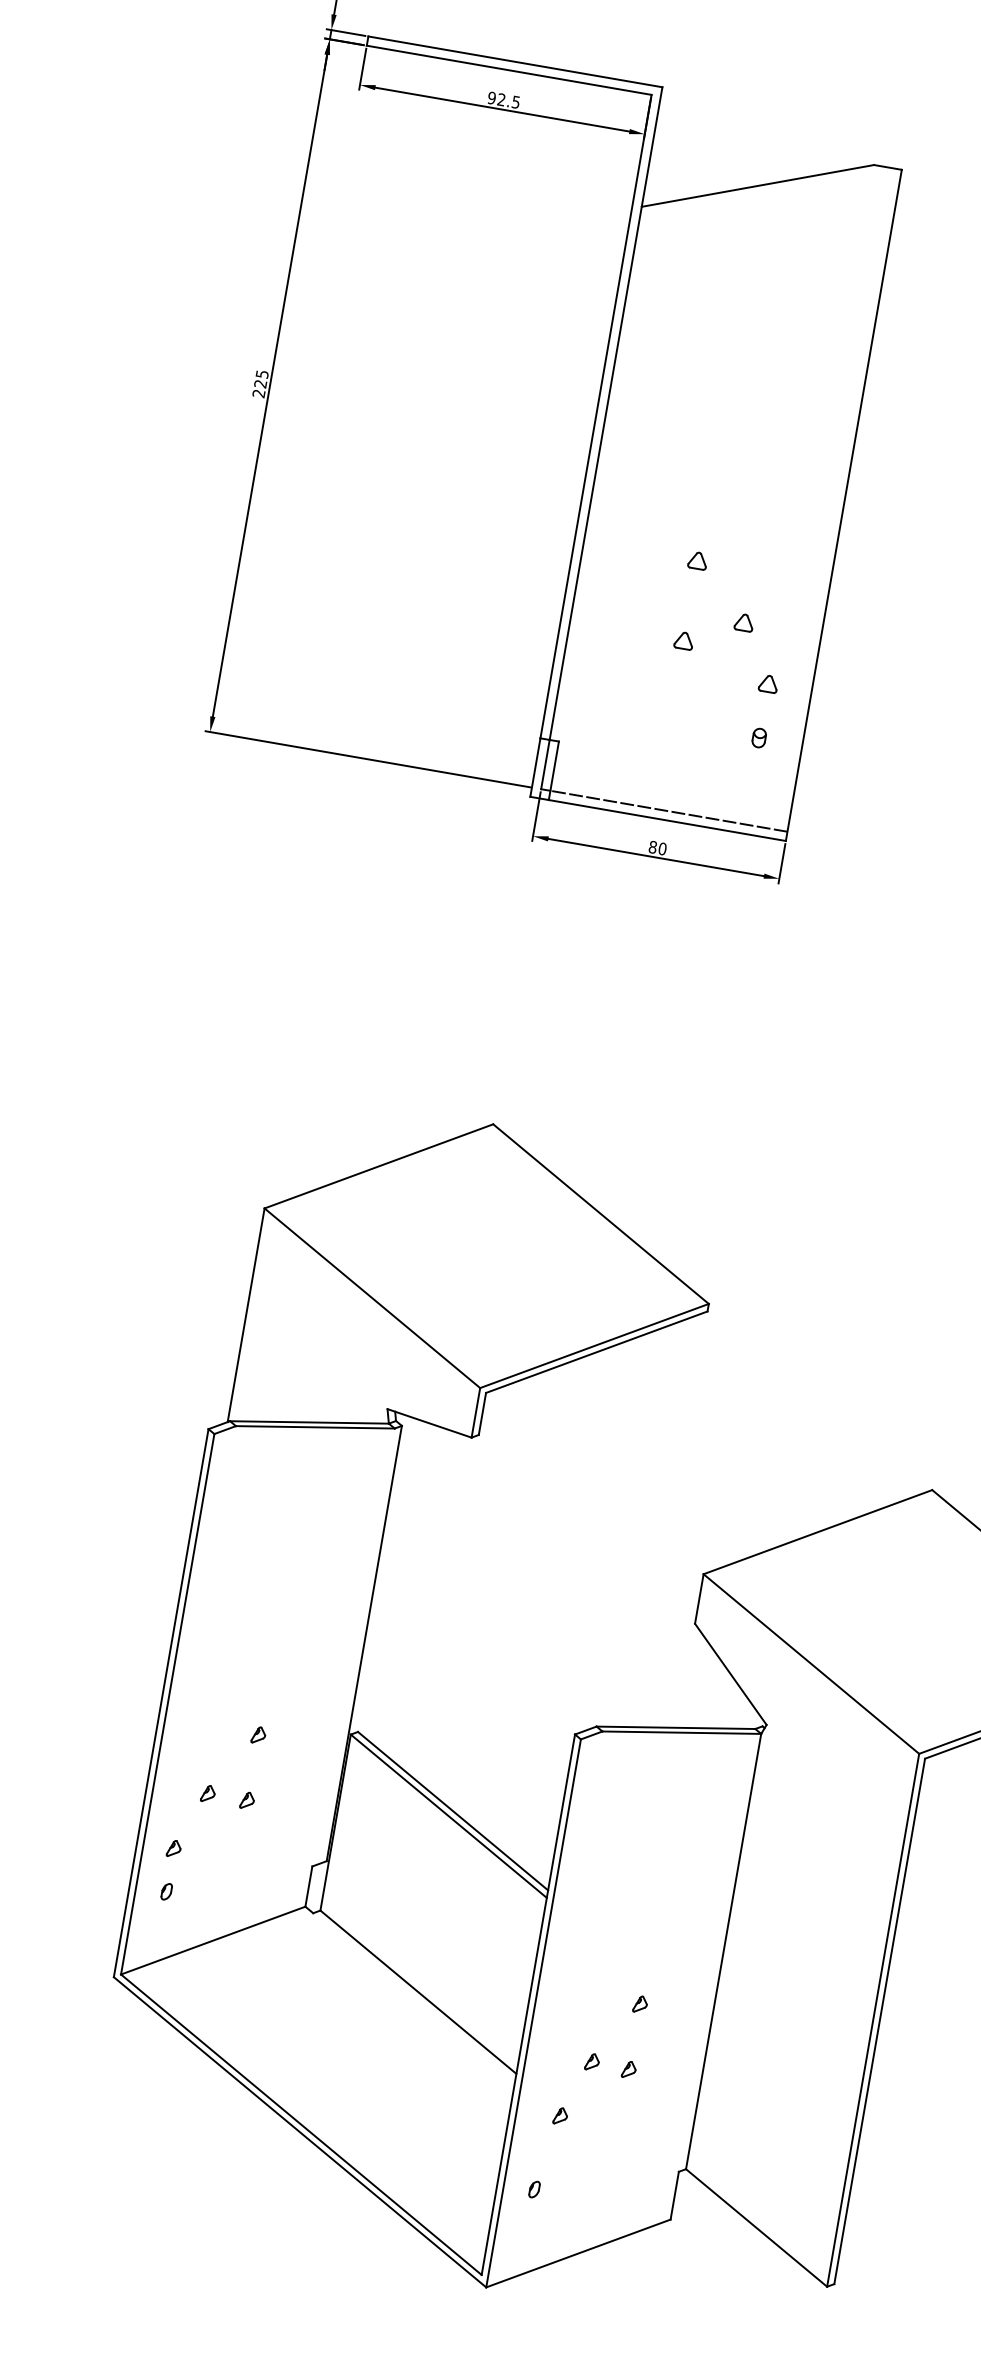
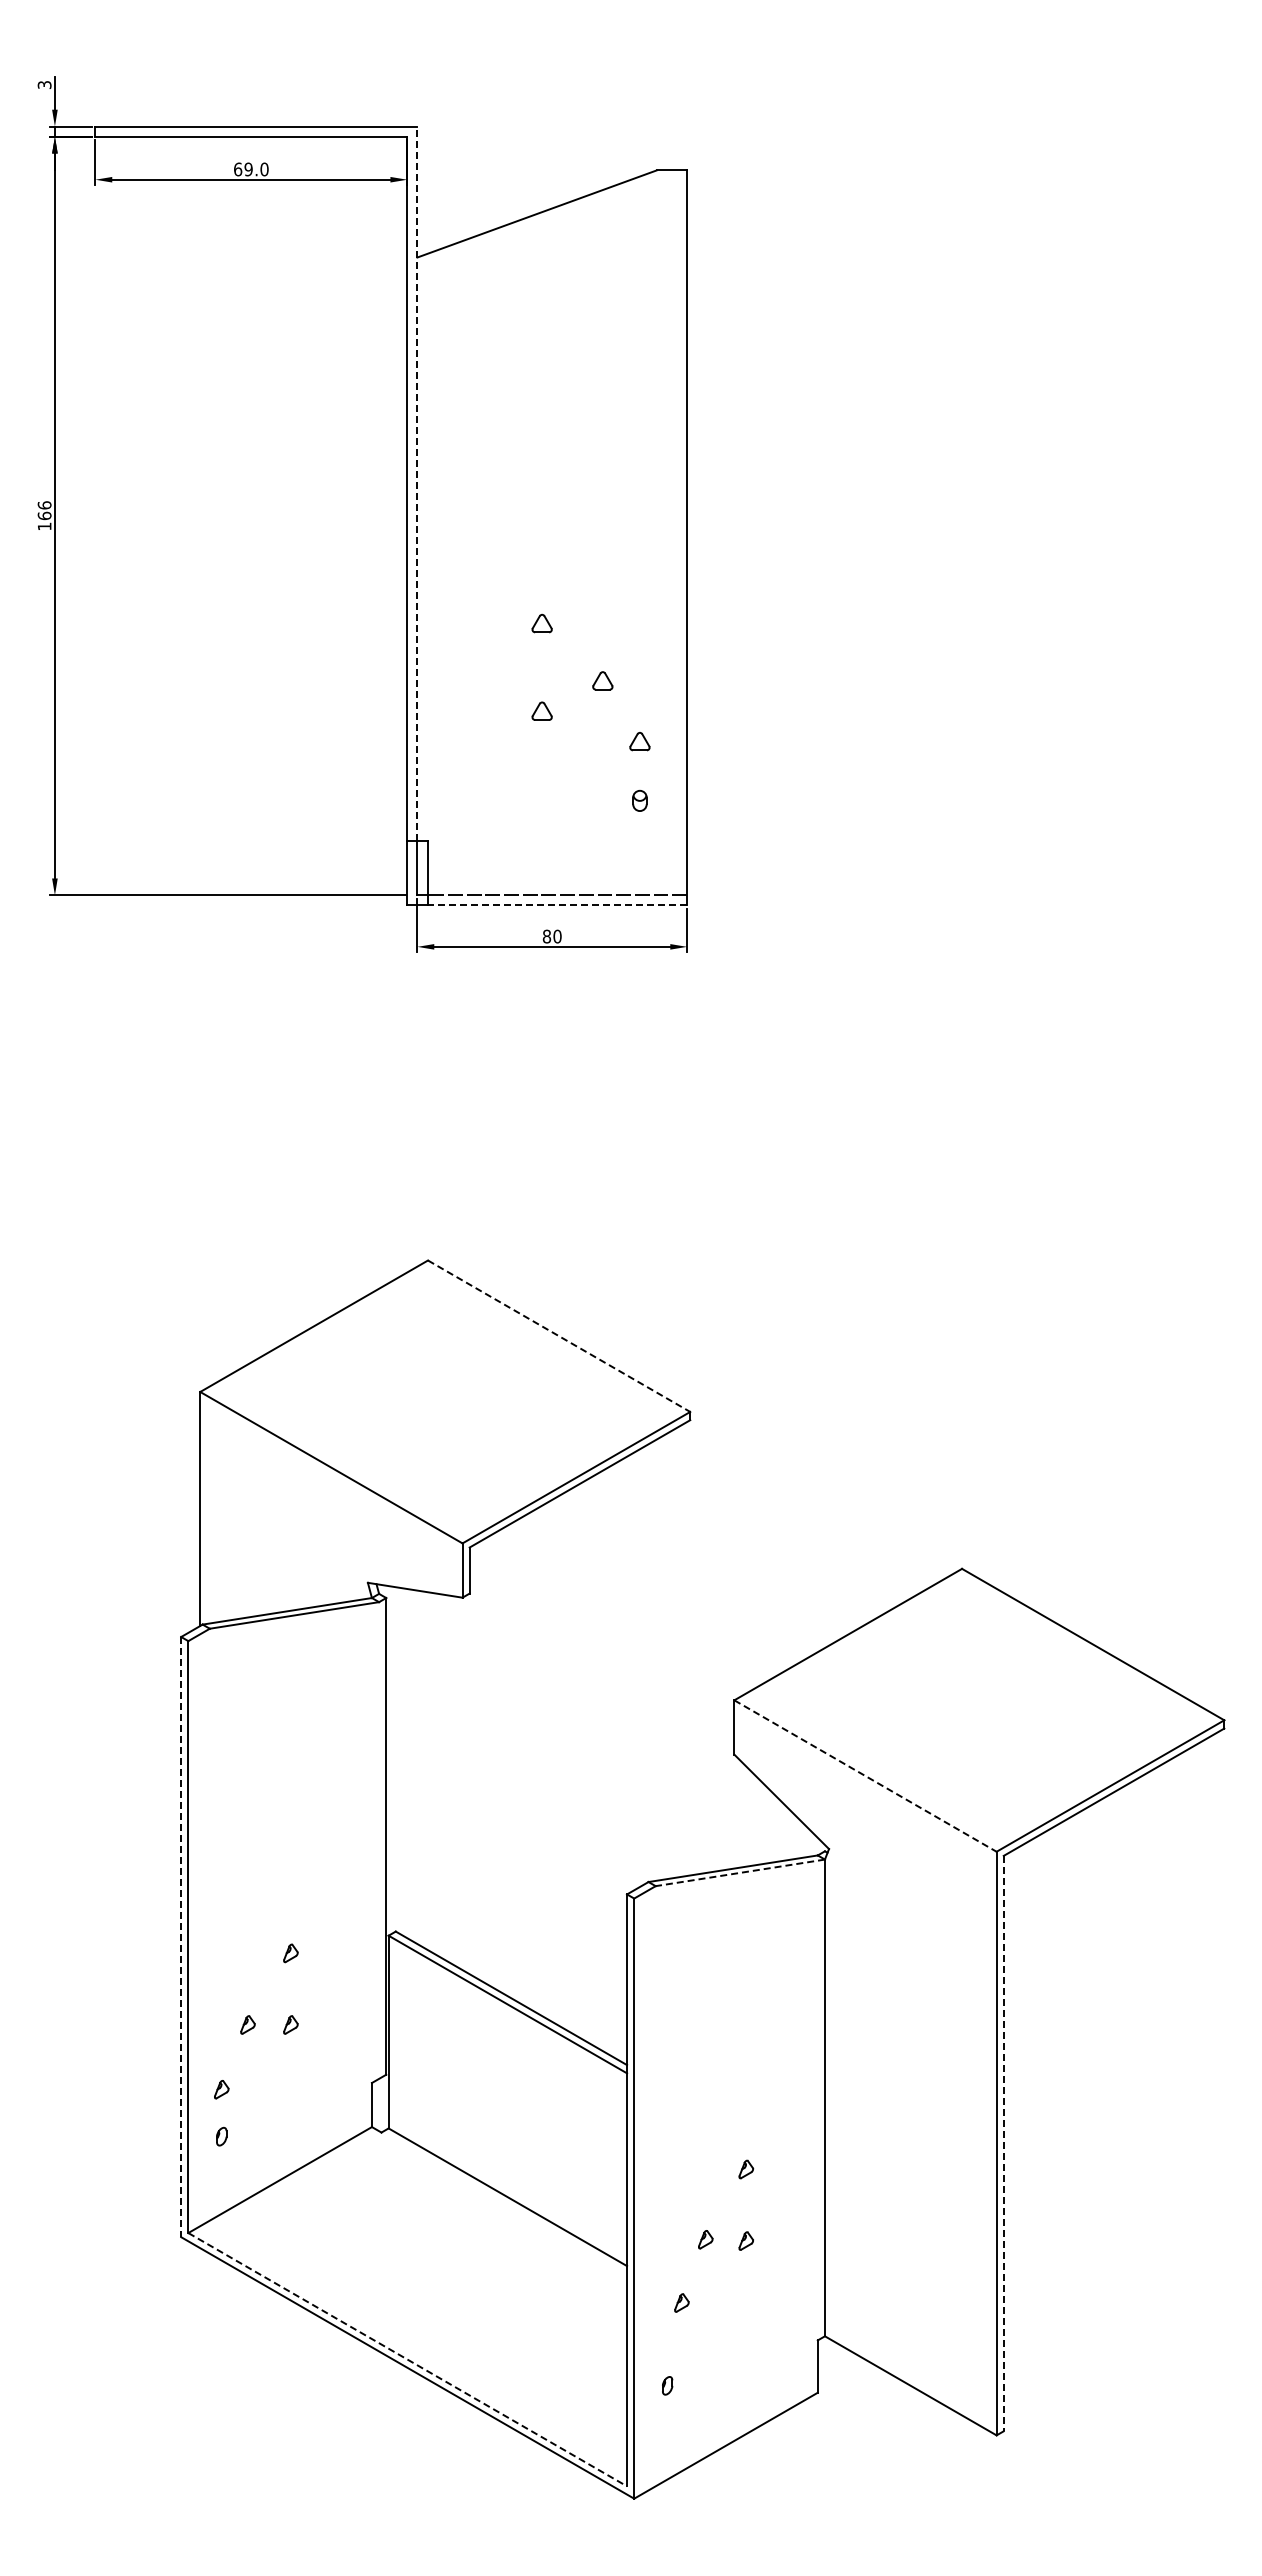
text: (504, 100) -> (251, 169), 92.5 -> 69.0
text: (260, 383) -> (44, 515), 225 -> 166
line: (606, 413) -> (417, 483), solid -> dashed
line: (667, 820) -> (557, 905), solid -> dashed
line: (601, 1214) -> (559, 1336), solid -> dashed
line: (811, 1664) -> (865, 1776), solid -> dashed
line: (161, 1703) -> (181, 1937), solid -> dashed
line: (682, 1732) -> (740, 1872), solid -> dashed
line: (879, 2021) -> (1003, 2143), solid -> dashed
line: (302, 2124) -> (408, 2359), solid -> dashed

